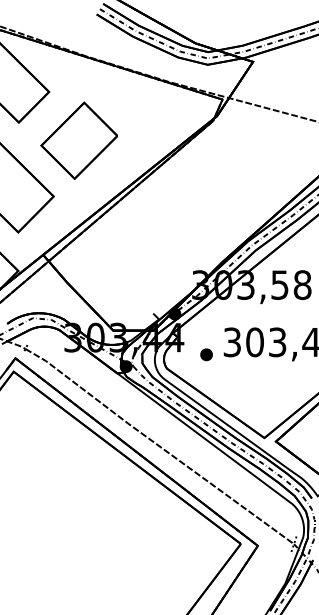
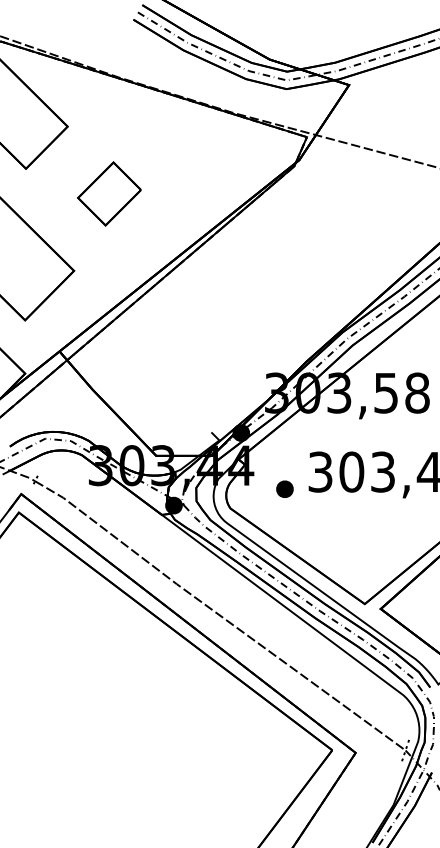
part: (79, 140) -> (109, 193), size x0.6

